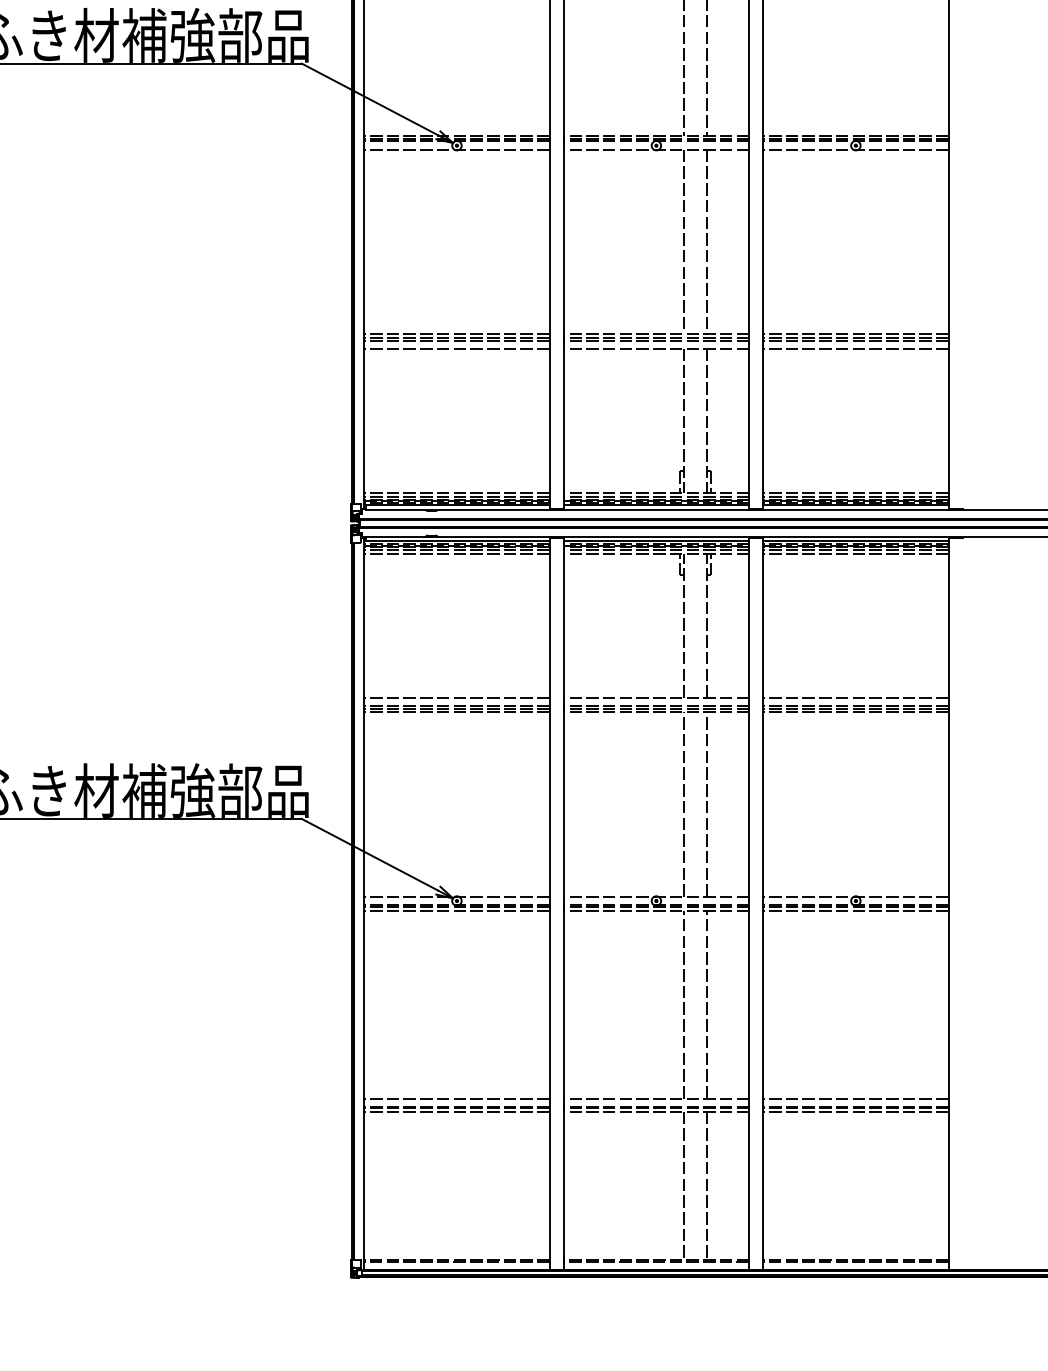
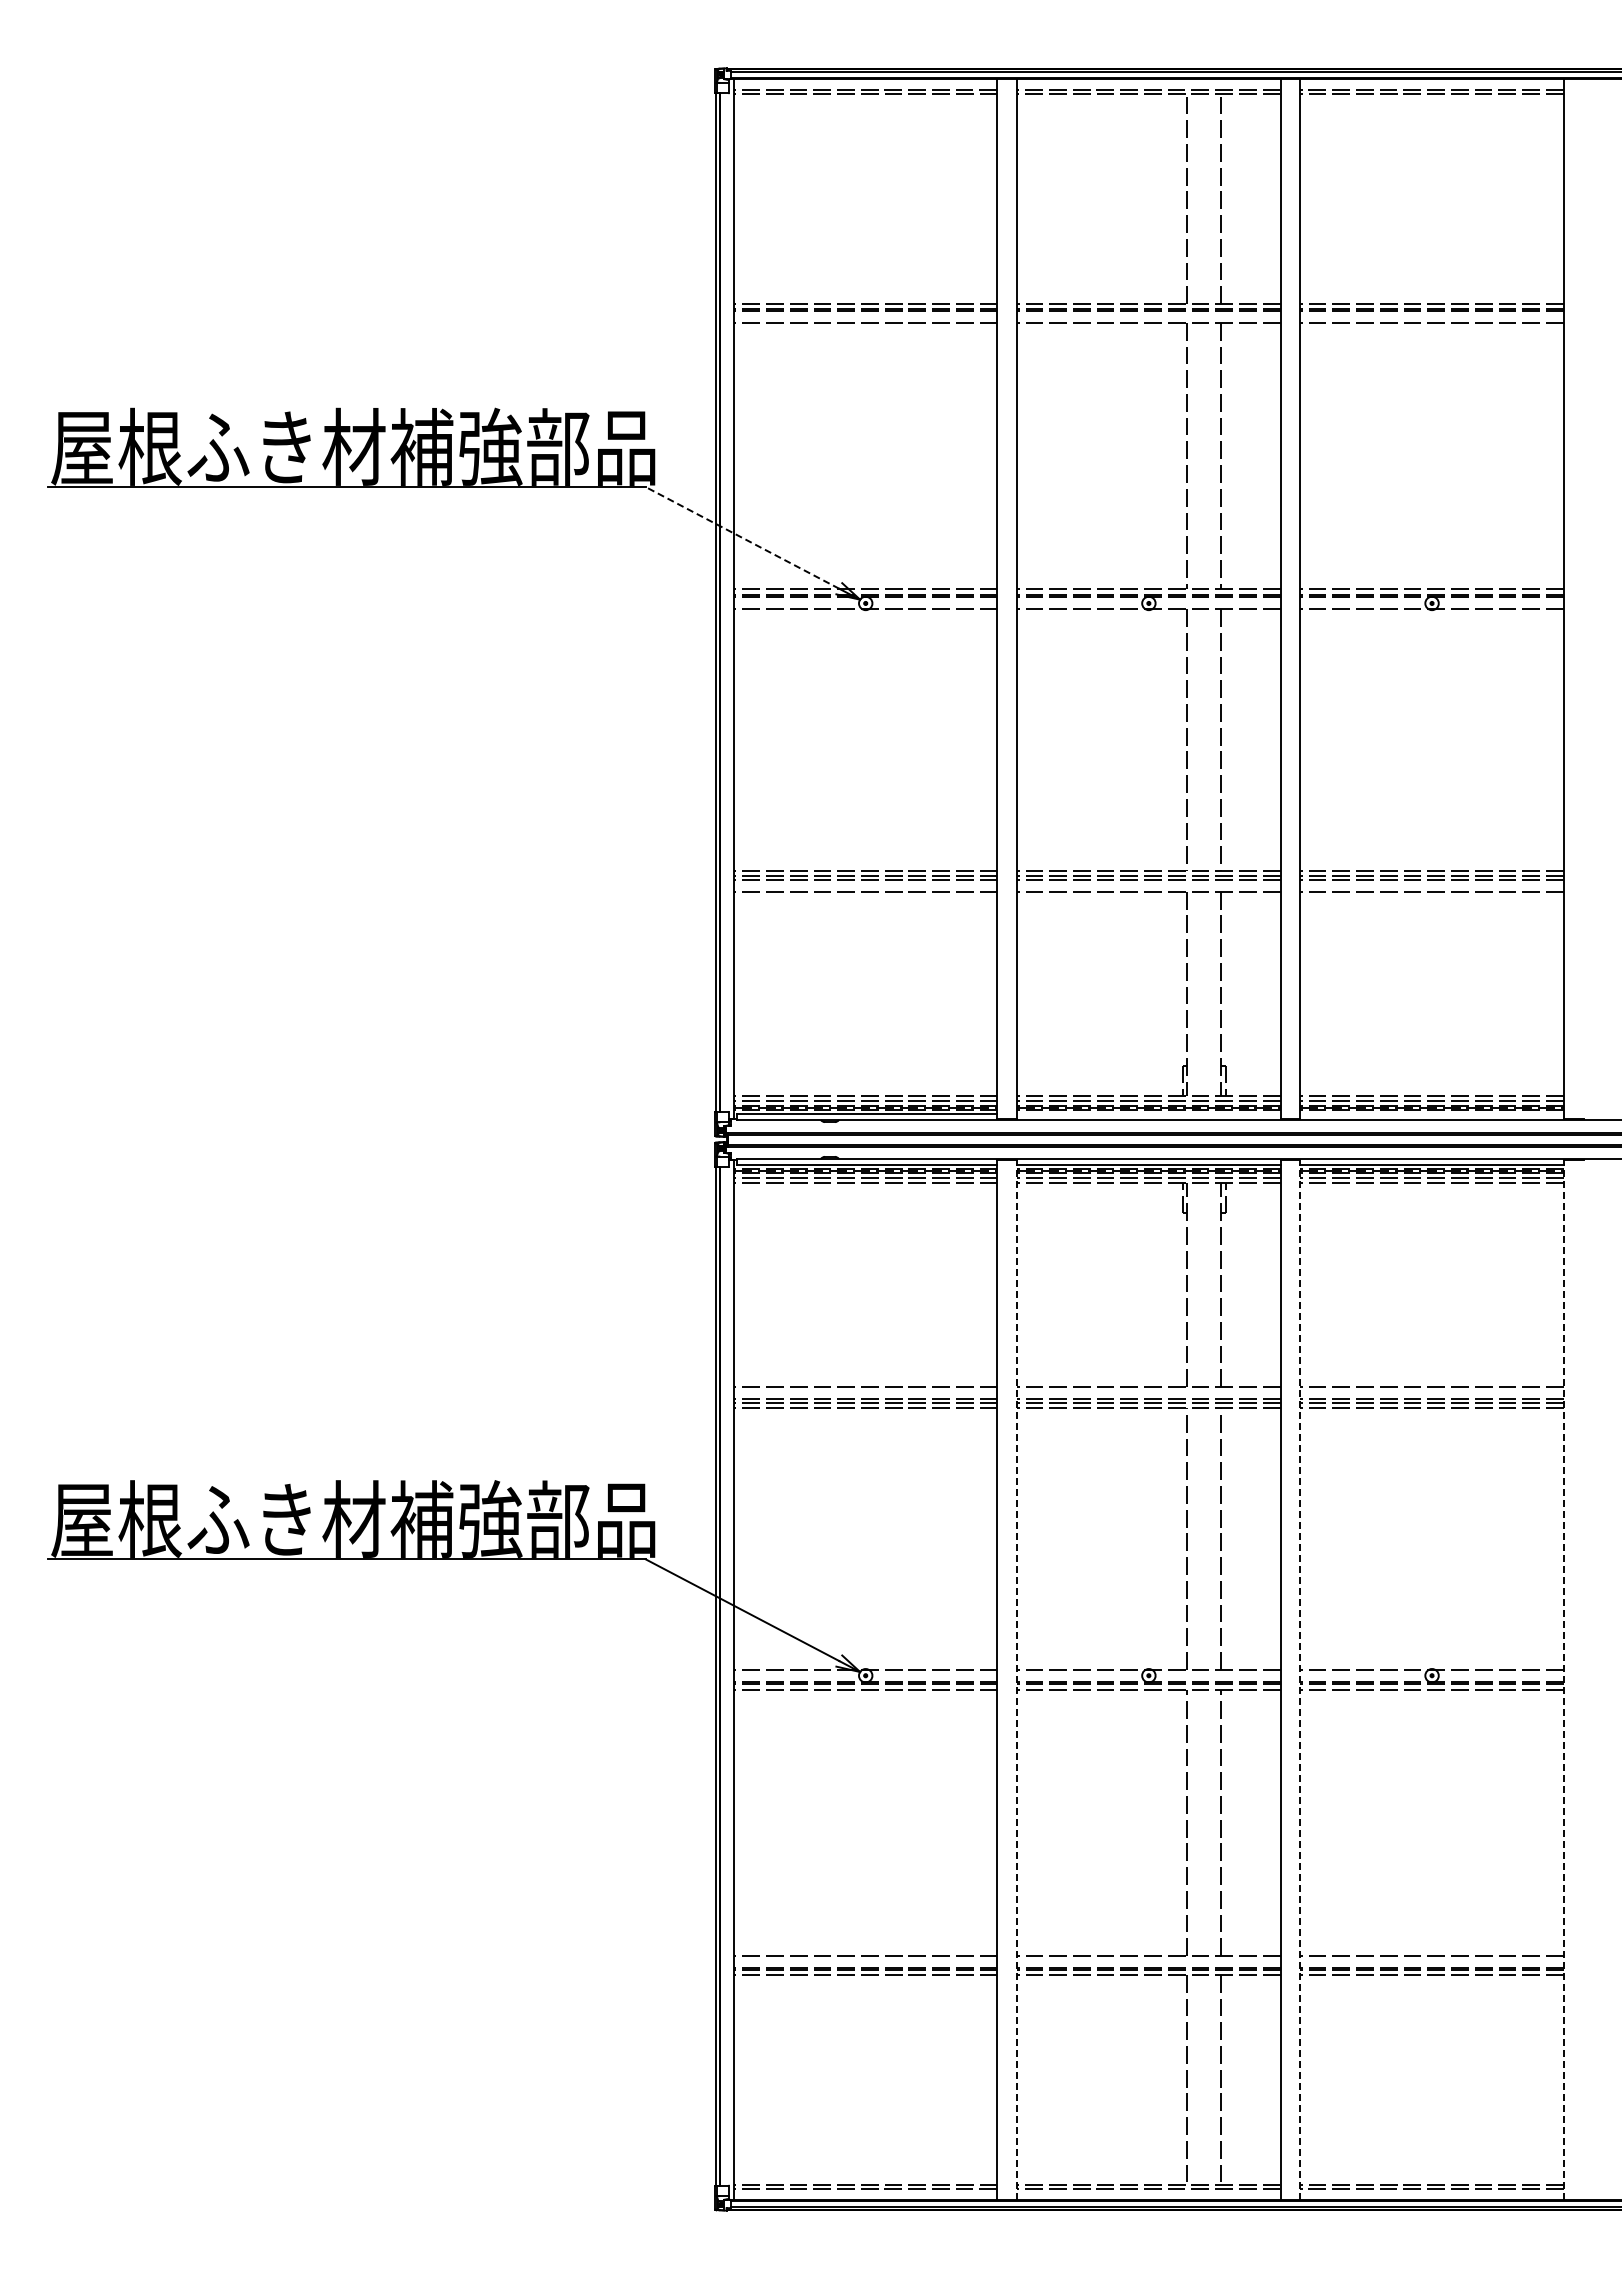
line: (370, 99) -> (742, 537), solid -> dashed
line: (656, 504) -> (1148, 1113), removed
line: (855, 504) -> (1431, 1113), removed
line: (563, 903) -> (1017, 1679), solid -> dashed
line: (763, 903) -> (1300, 1679), solid -> dashed
line: (948, 903) -> (1563, 1679), solid -> dashed

